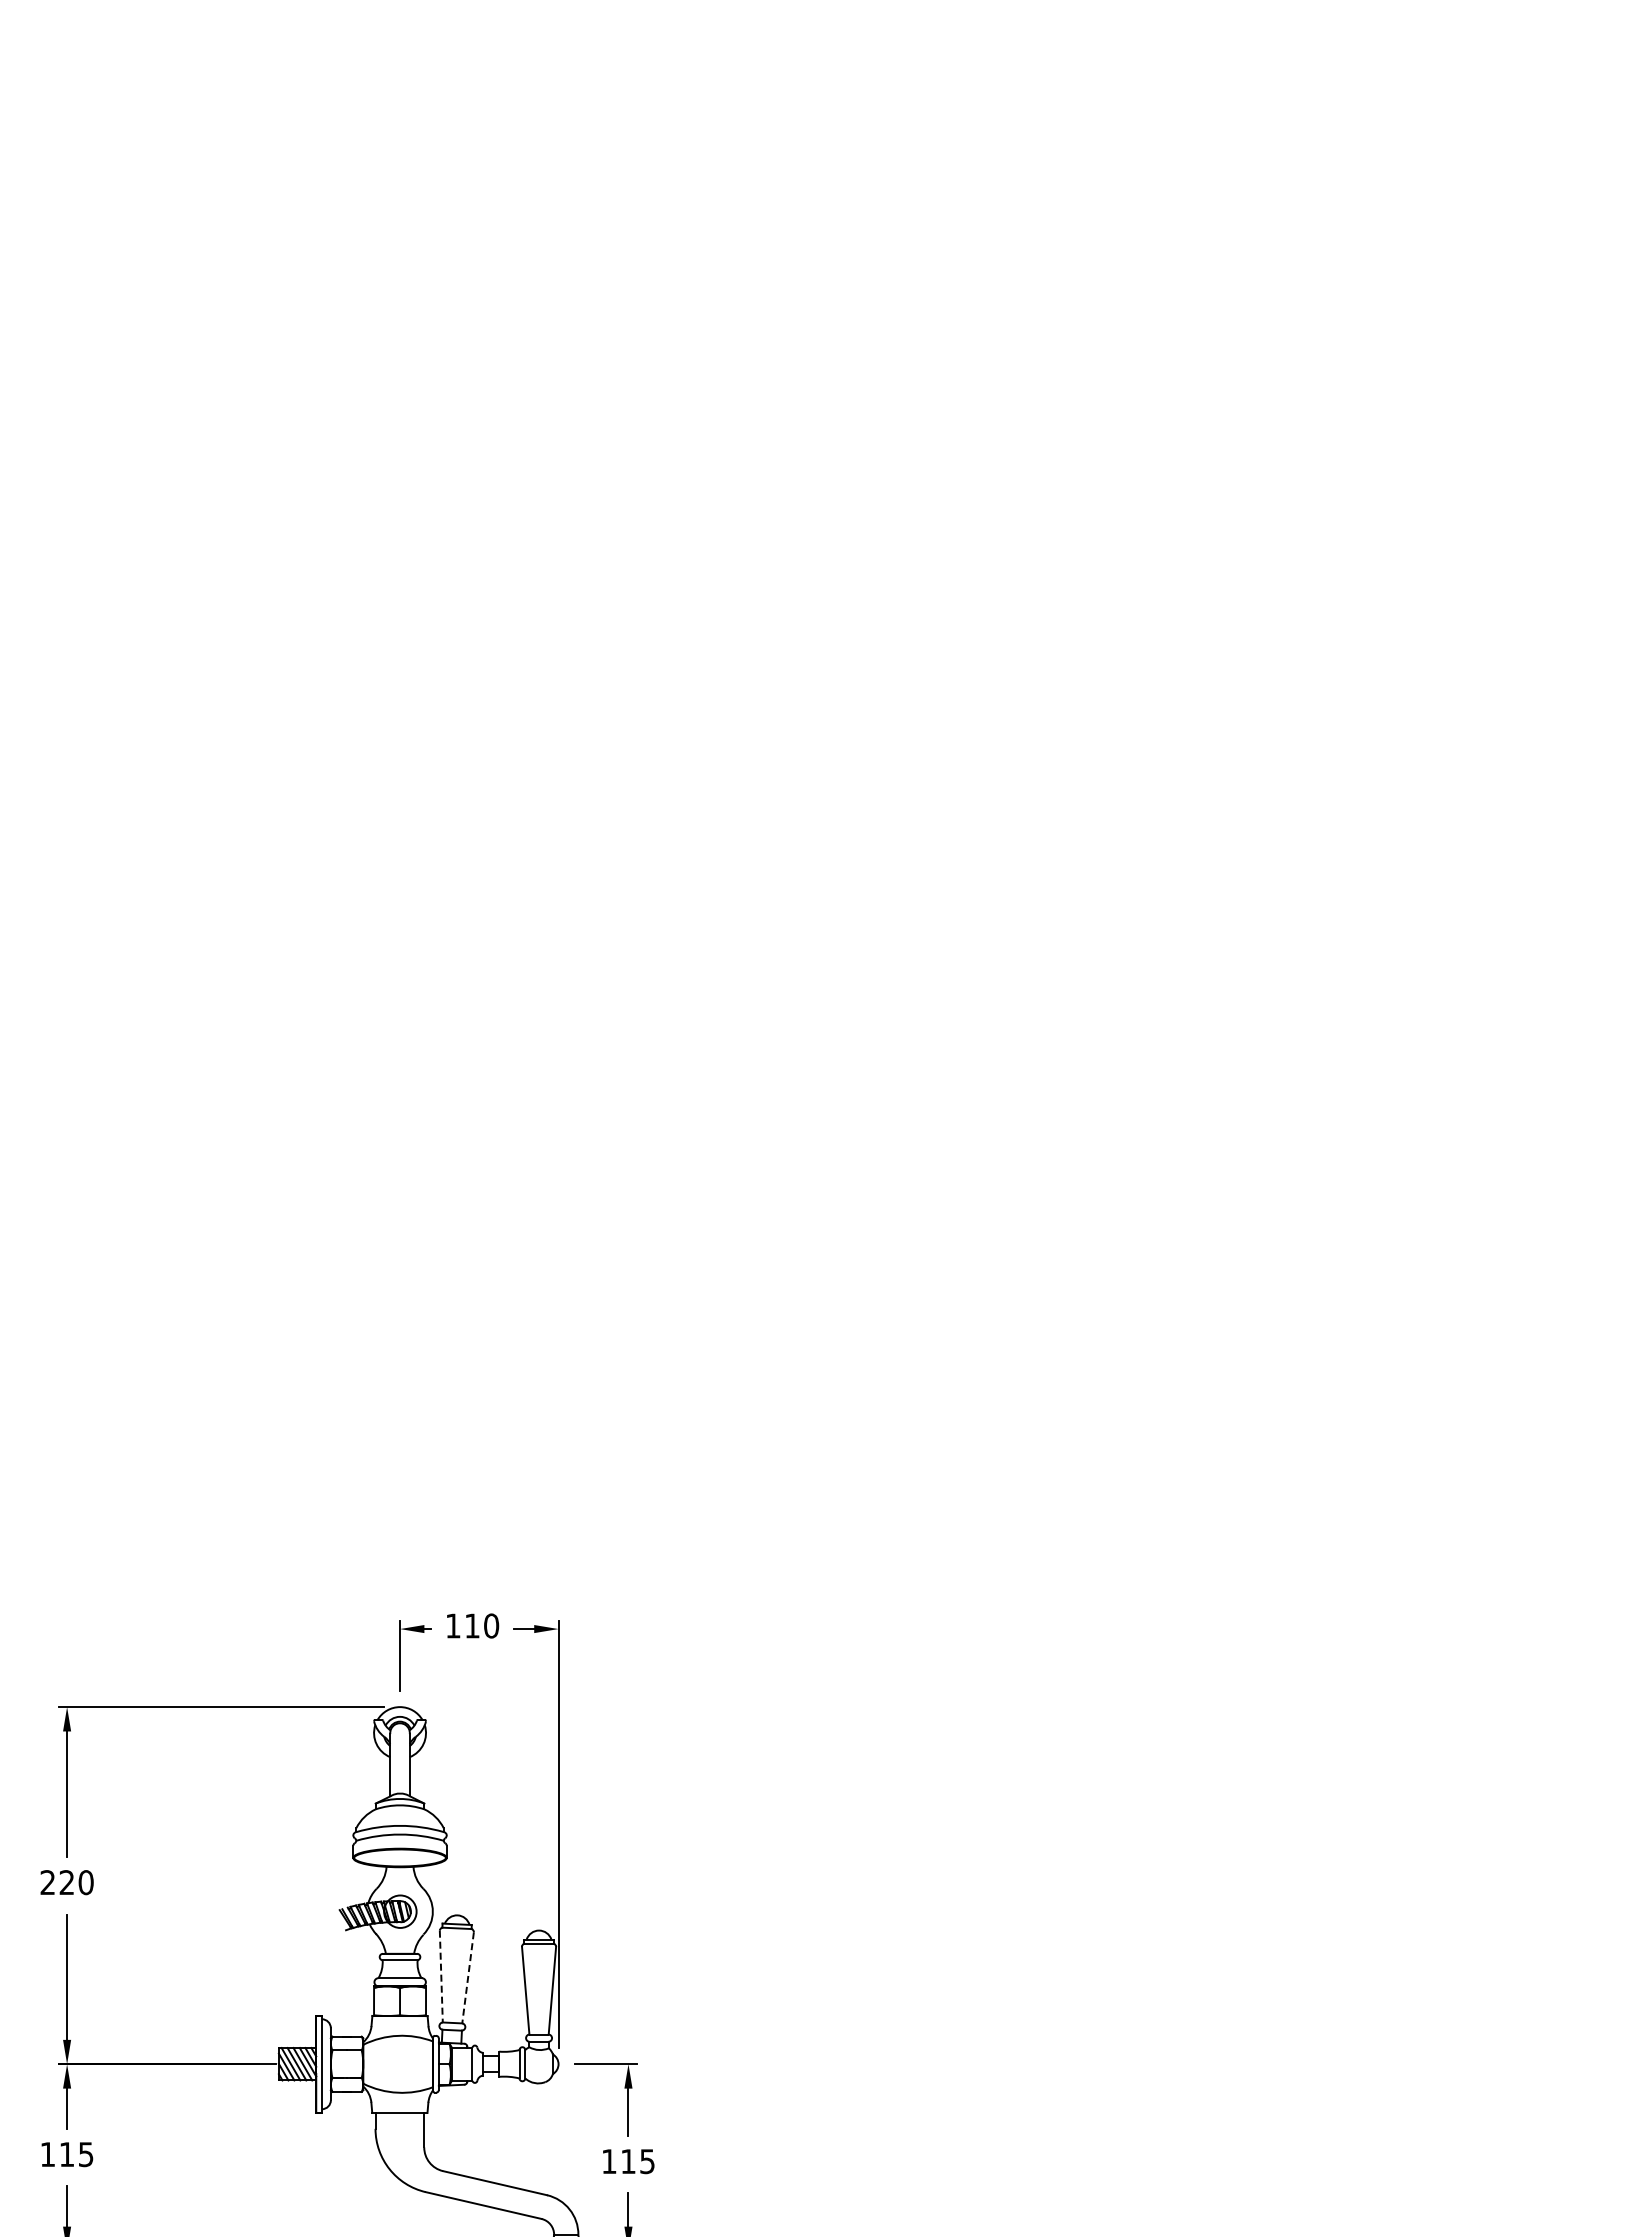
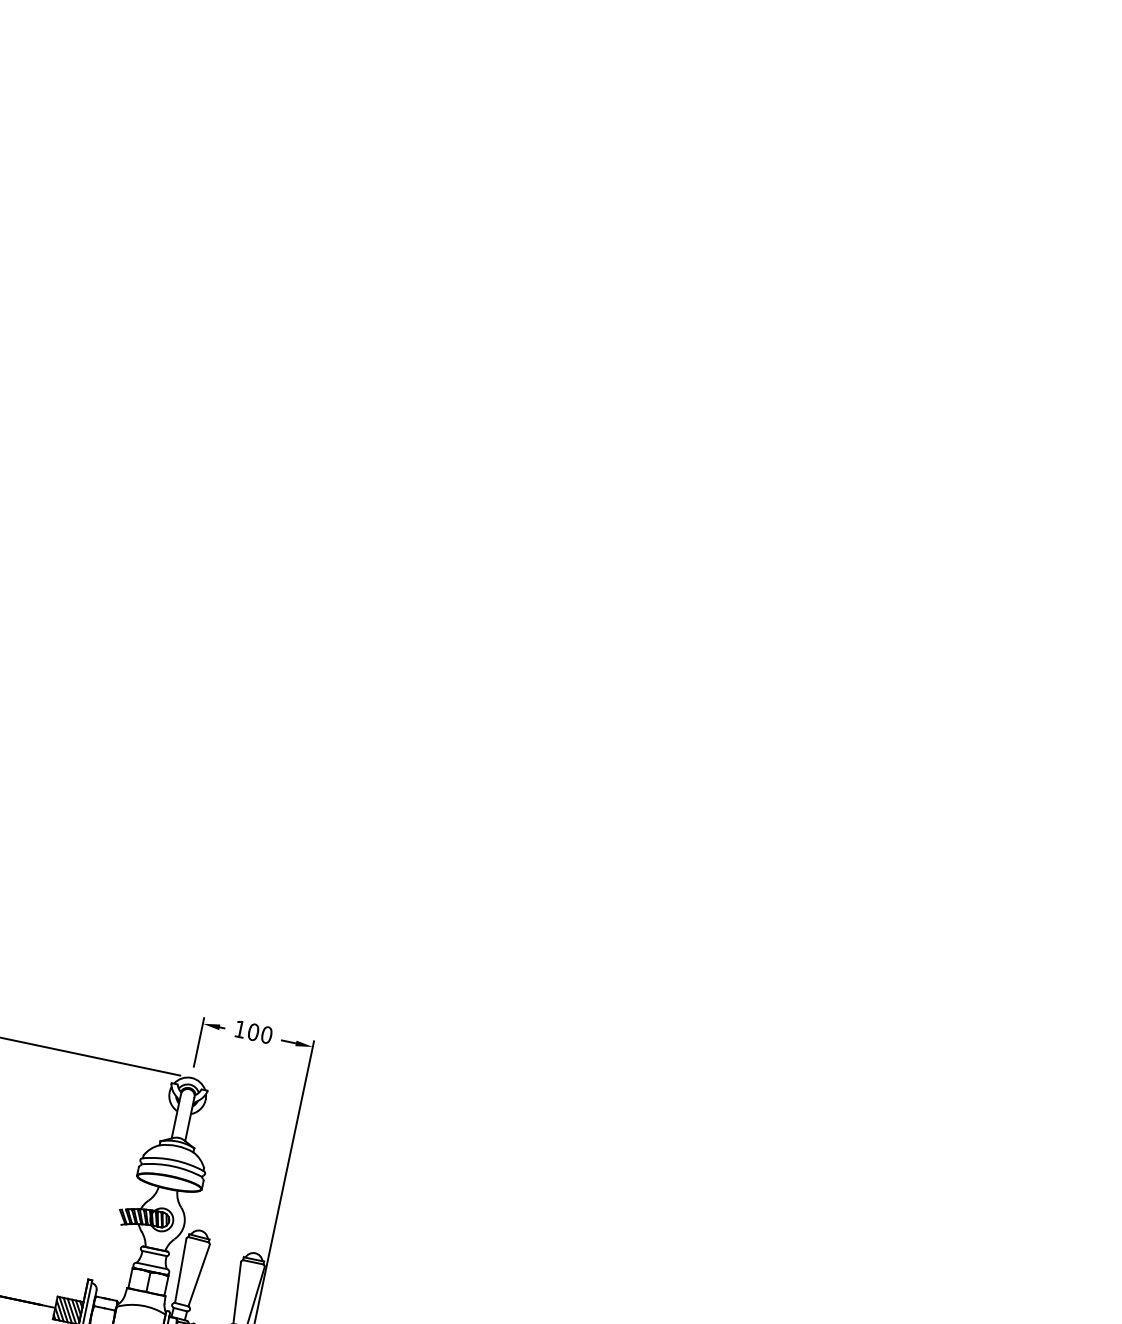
text: (472, 1625) -> (253, 1031), 110 -> 100
line: (441, 1976) -> (180, 1270), dashed -> solid
line: (468, 1977) -> (199, 1275), dashed -> solid

